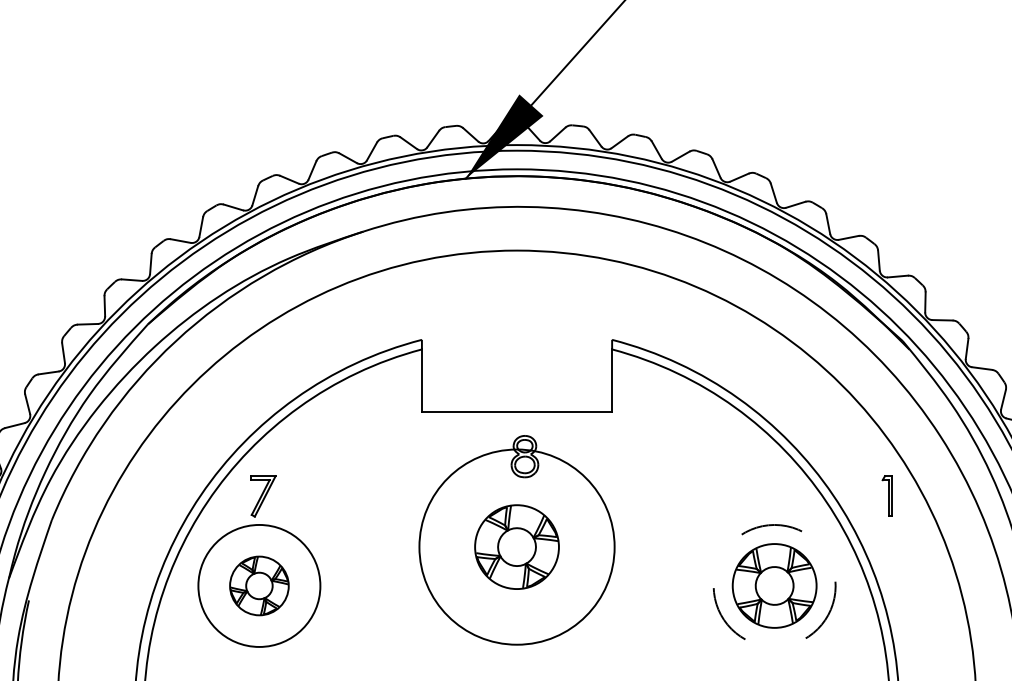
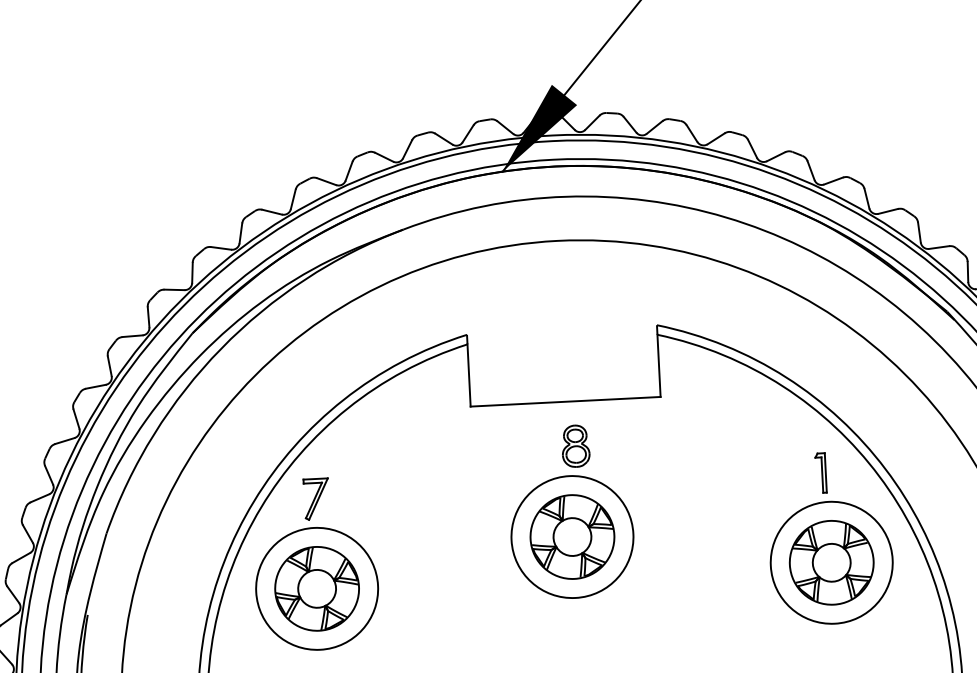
part: (886, 495) -> (820, 472), moved
circle: (517, 547) -> (572, 537), size x0.62
part: (259, 585) -> (317, 588), size x1.43
circle: (774, 585) -> (831, 562), dashed -> solid

